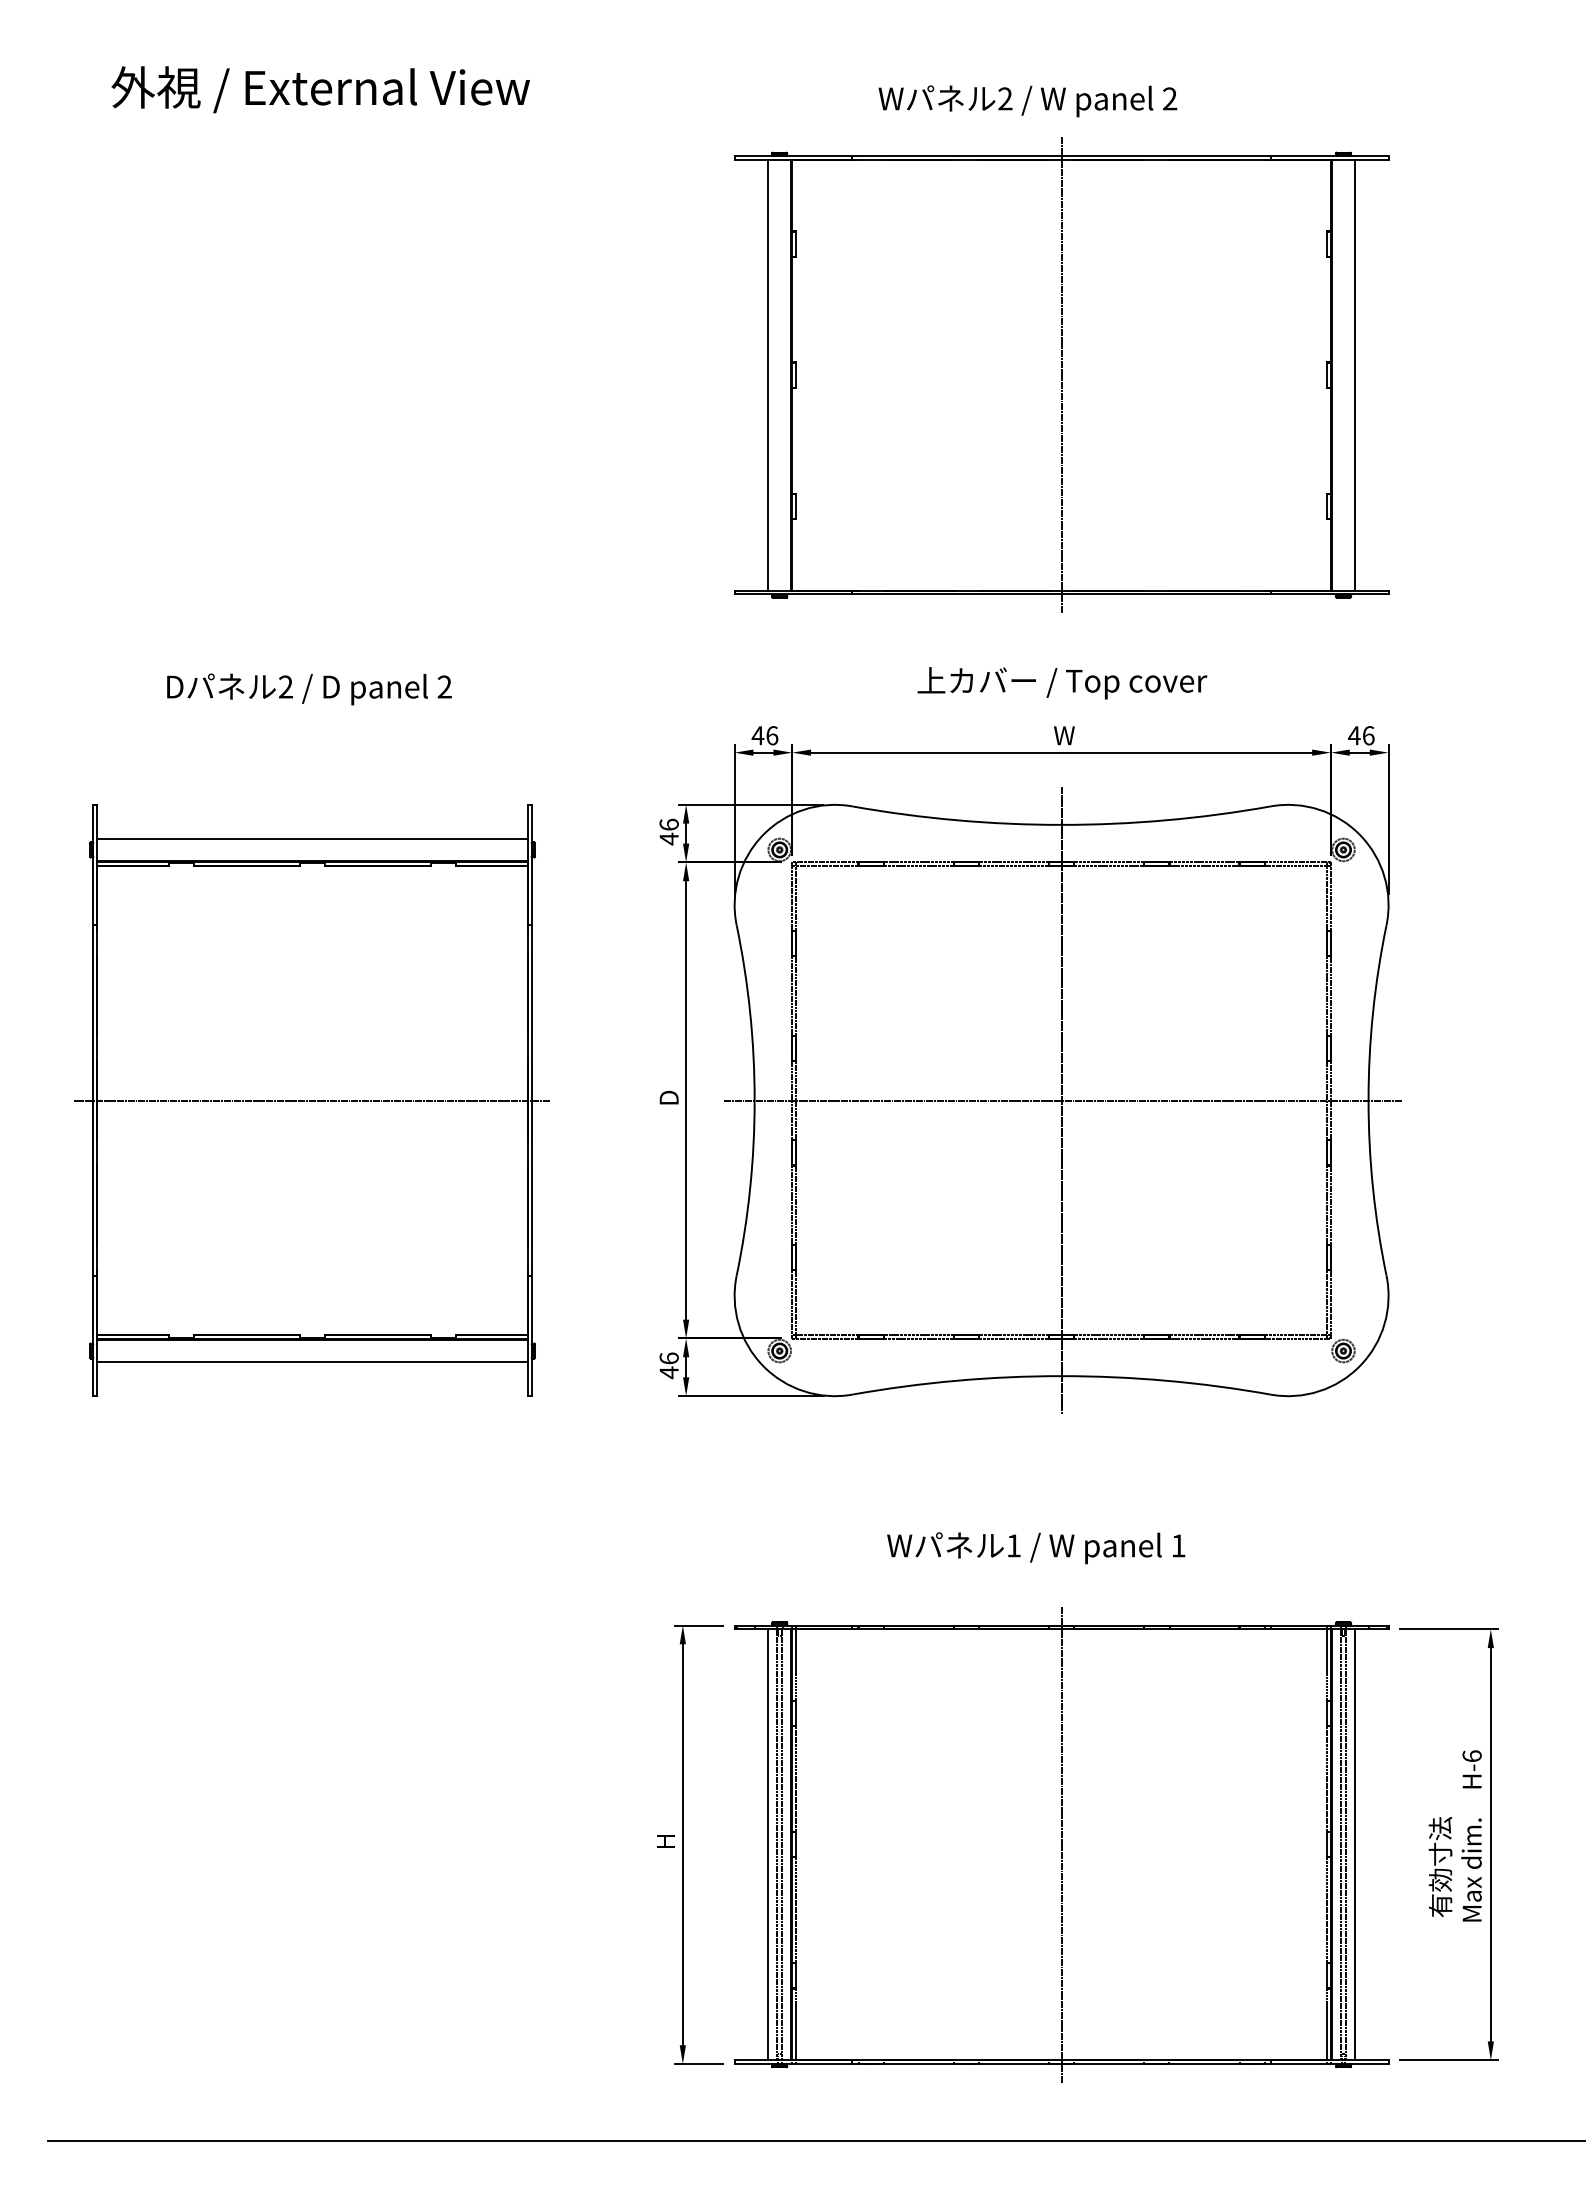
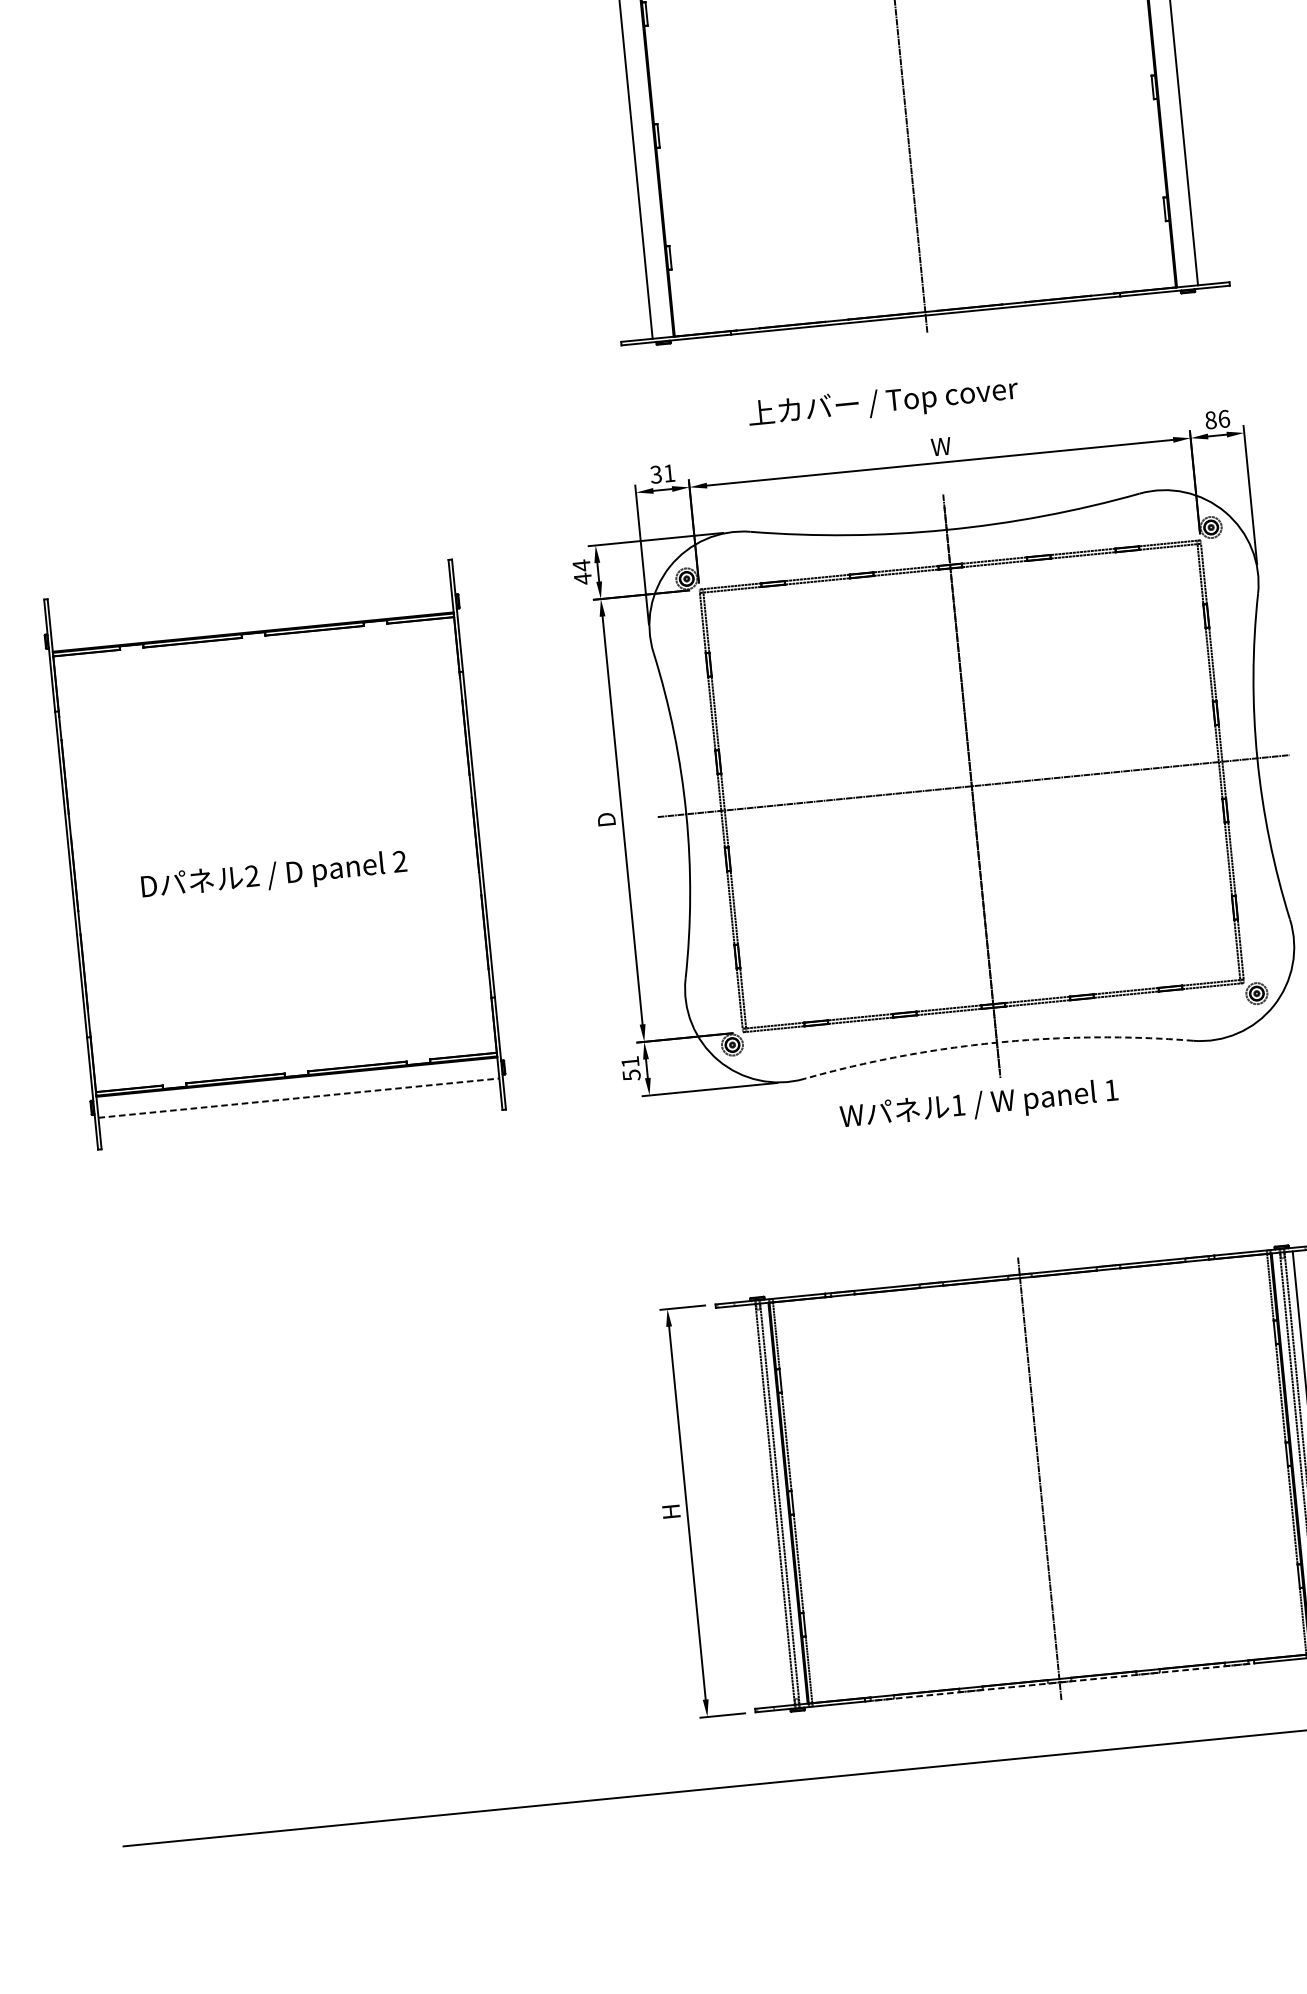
text: (1062, 683) -> (883, 403), moved
text: (309, 689) -> (274, 876), moved
text: (764, 735) -> (662, 473), 46 -> 31
text: (1353, 735) -> (1210, 420), 46 -> 86
text: (668, 824) -> (581, 565), 46 -> 44
line: (312, 838) -> (251, 610), removed
line: (312, 1100) -> (275, 854), removed
line: (312, 1362) -> (298, 1098), solid -> dashed
text: (668, 1365) -> (630, 1068), 46 -> 51
arc: (1061, 1376) -> (996, 1043), solid -> dashed
text: (1036, 1548) -> (979, 1105), moved
line: (768, 1844) -> (767, 1505), removed
line: (1062, 2064) -> (1060, 1682), solid -> dashed

